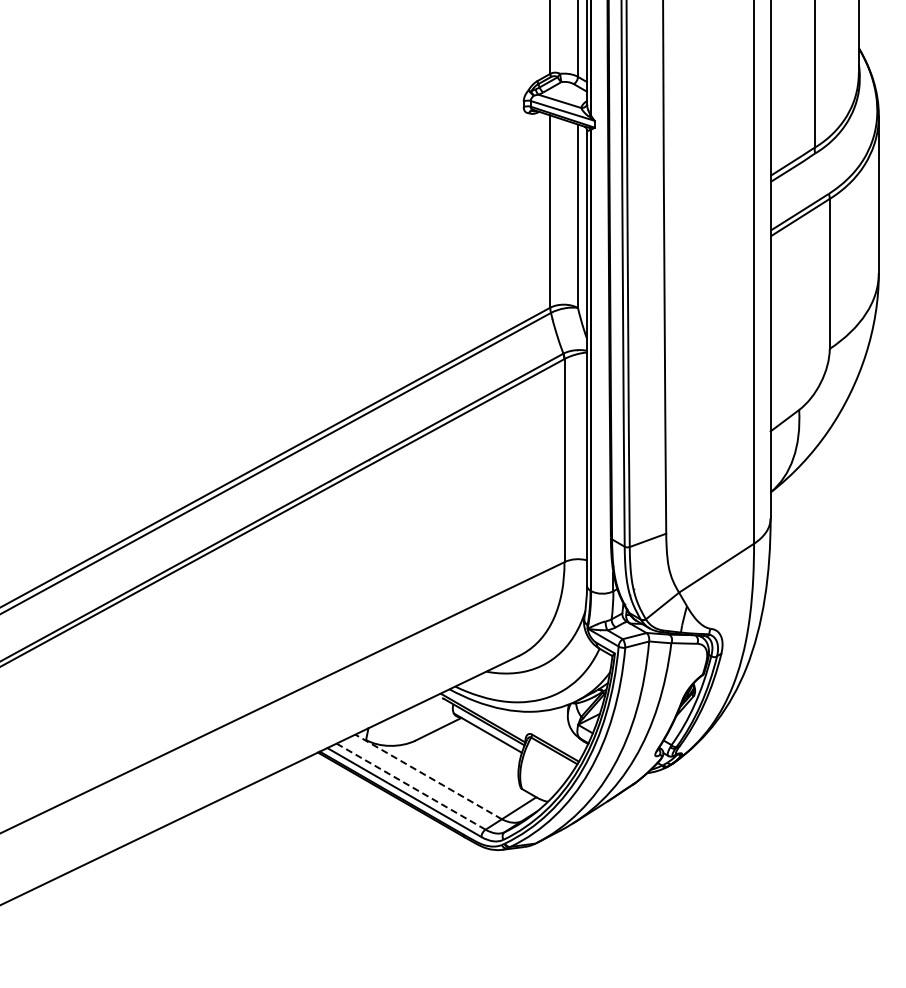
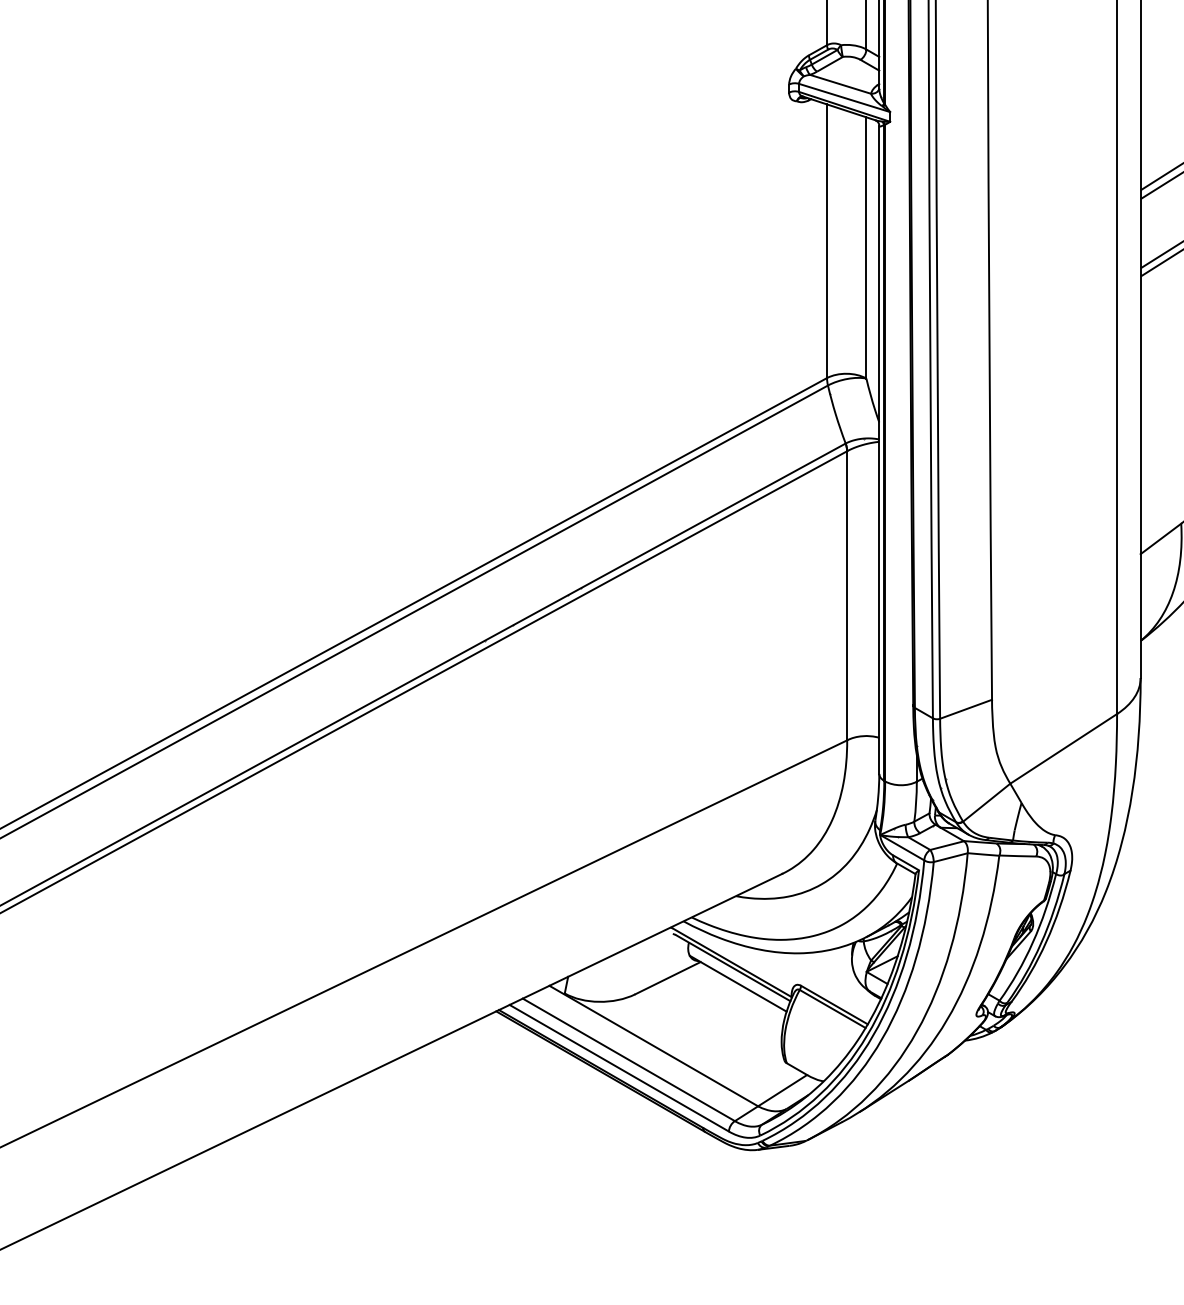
line: (428, 776) -> (653, 1045), dashed -> solid
line: (411, 786) -> (629, 1059), dashed -> solid

